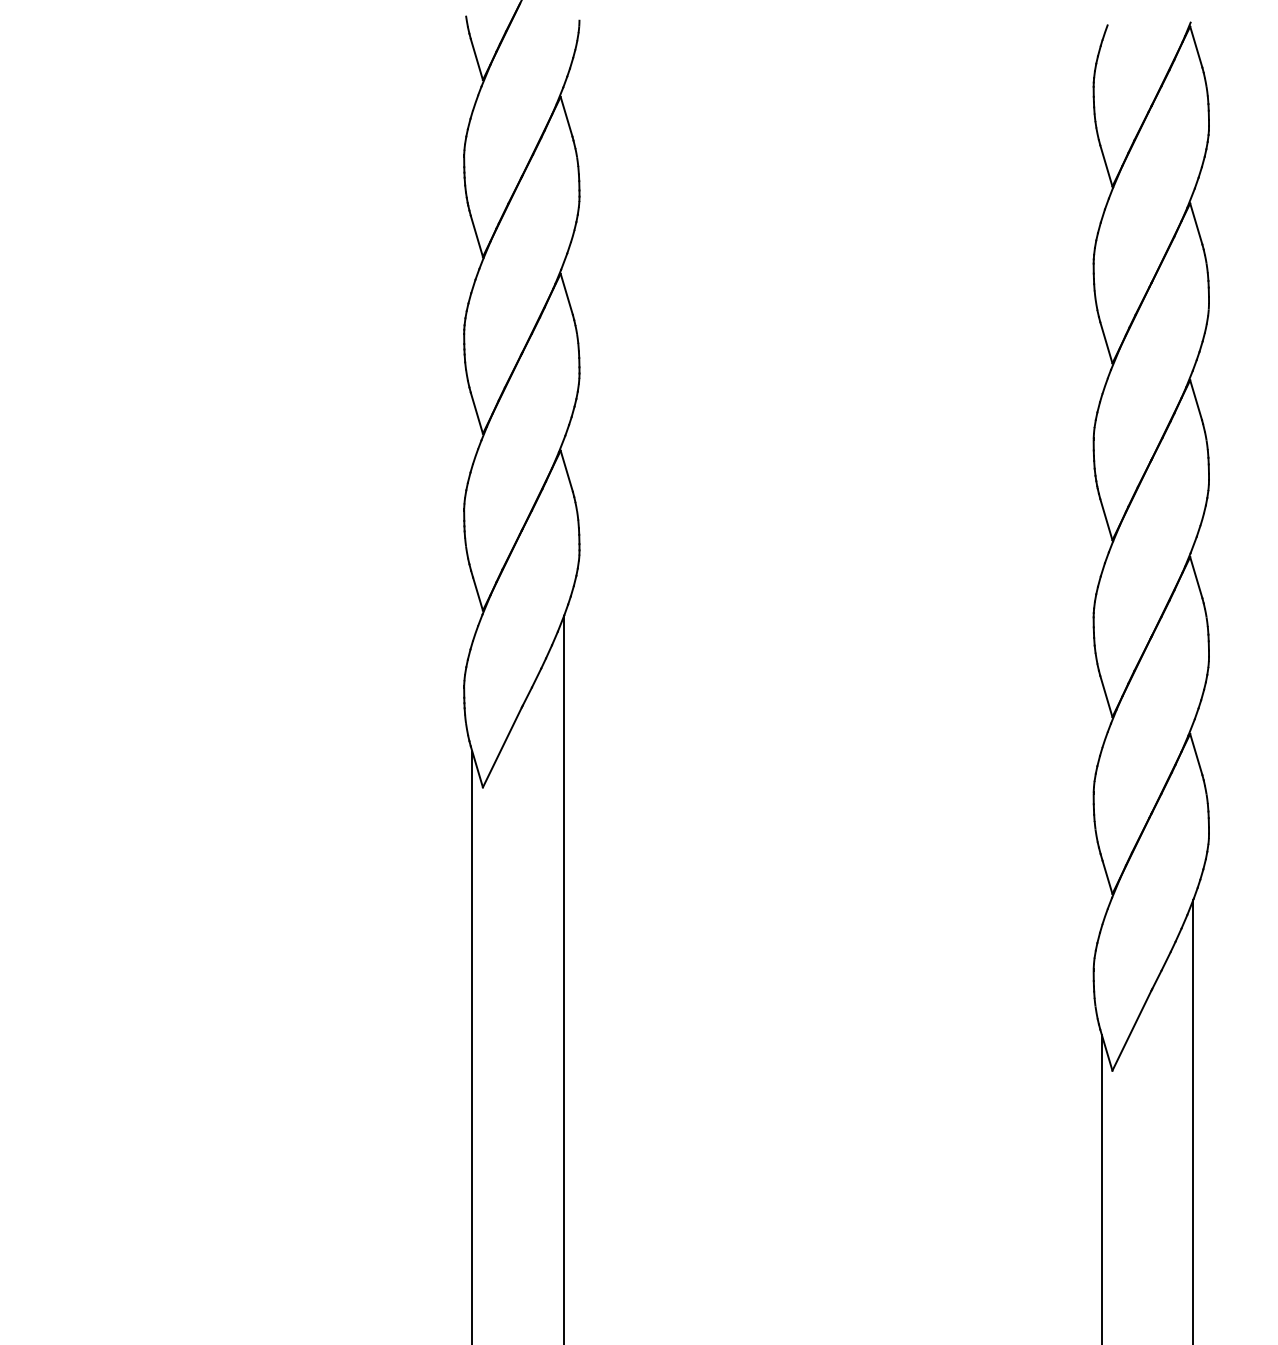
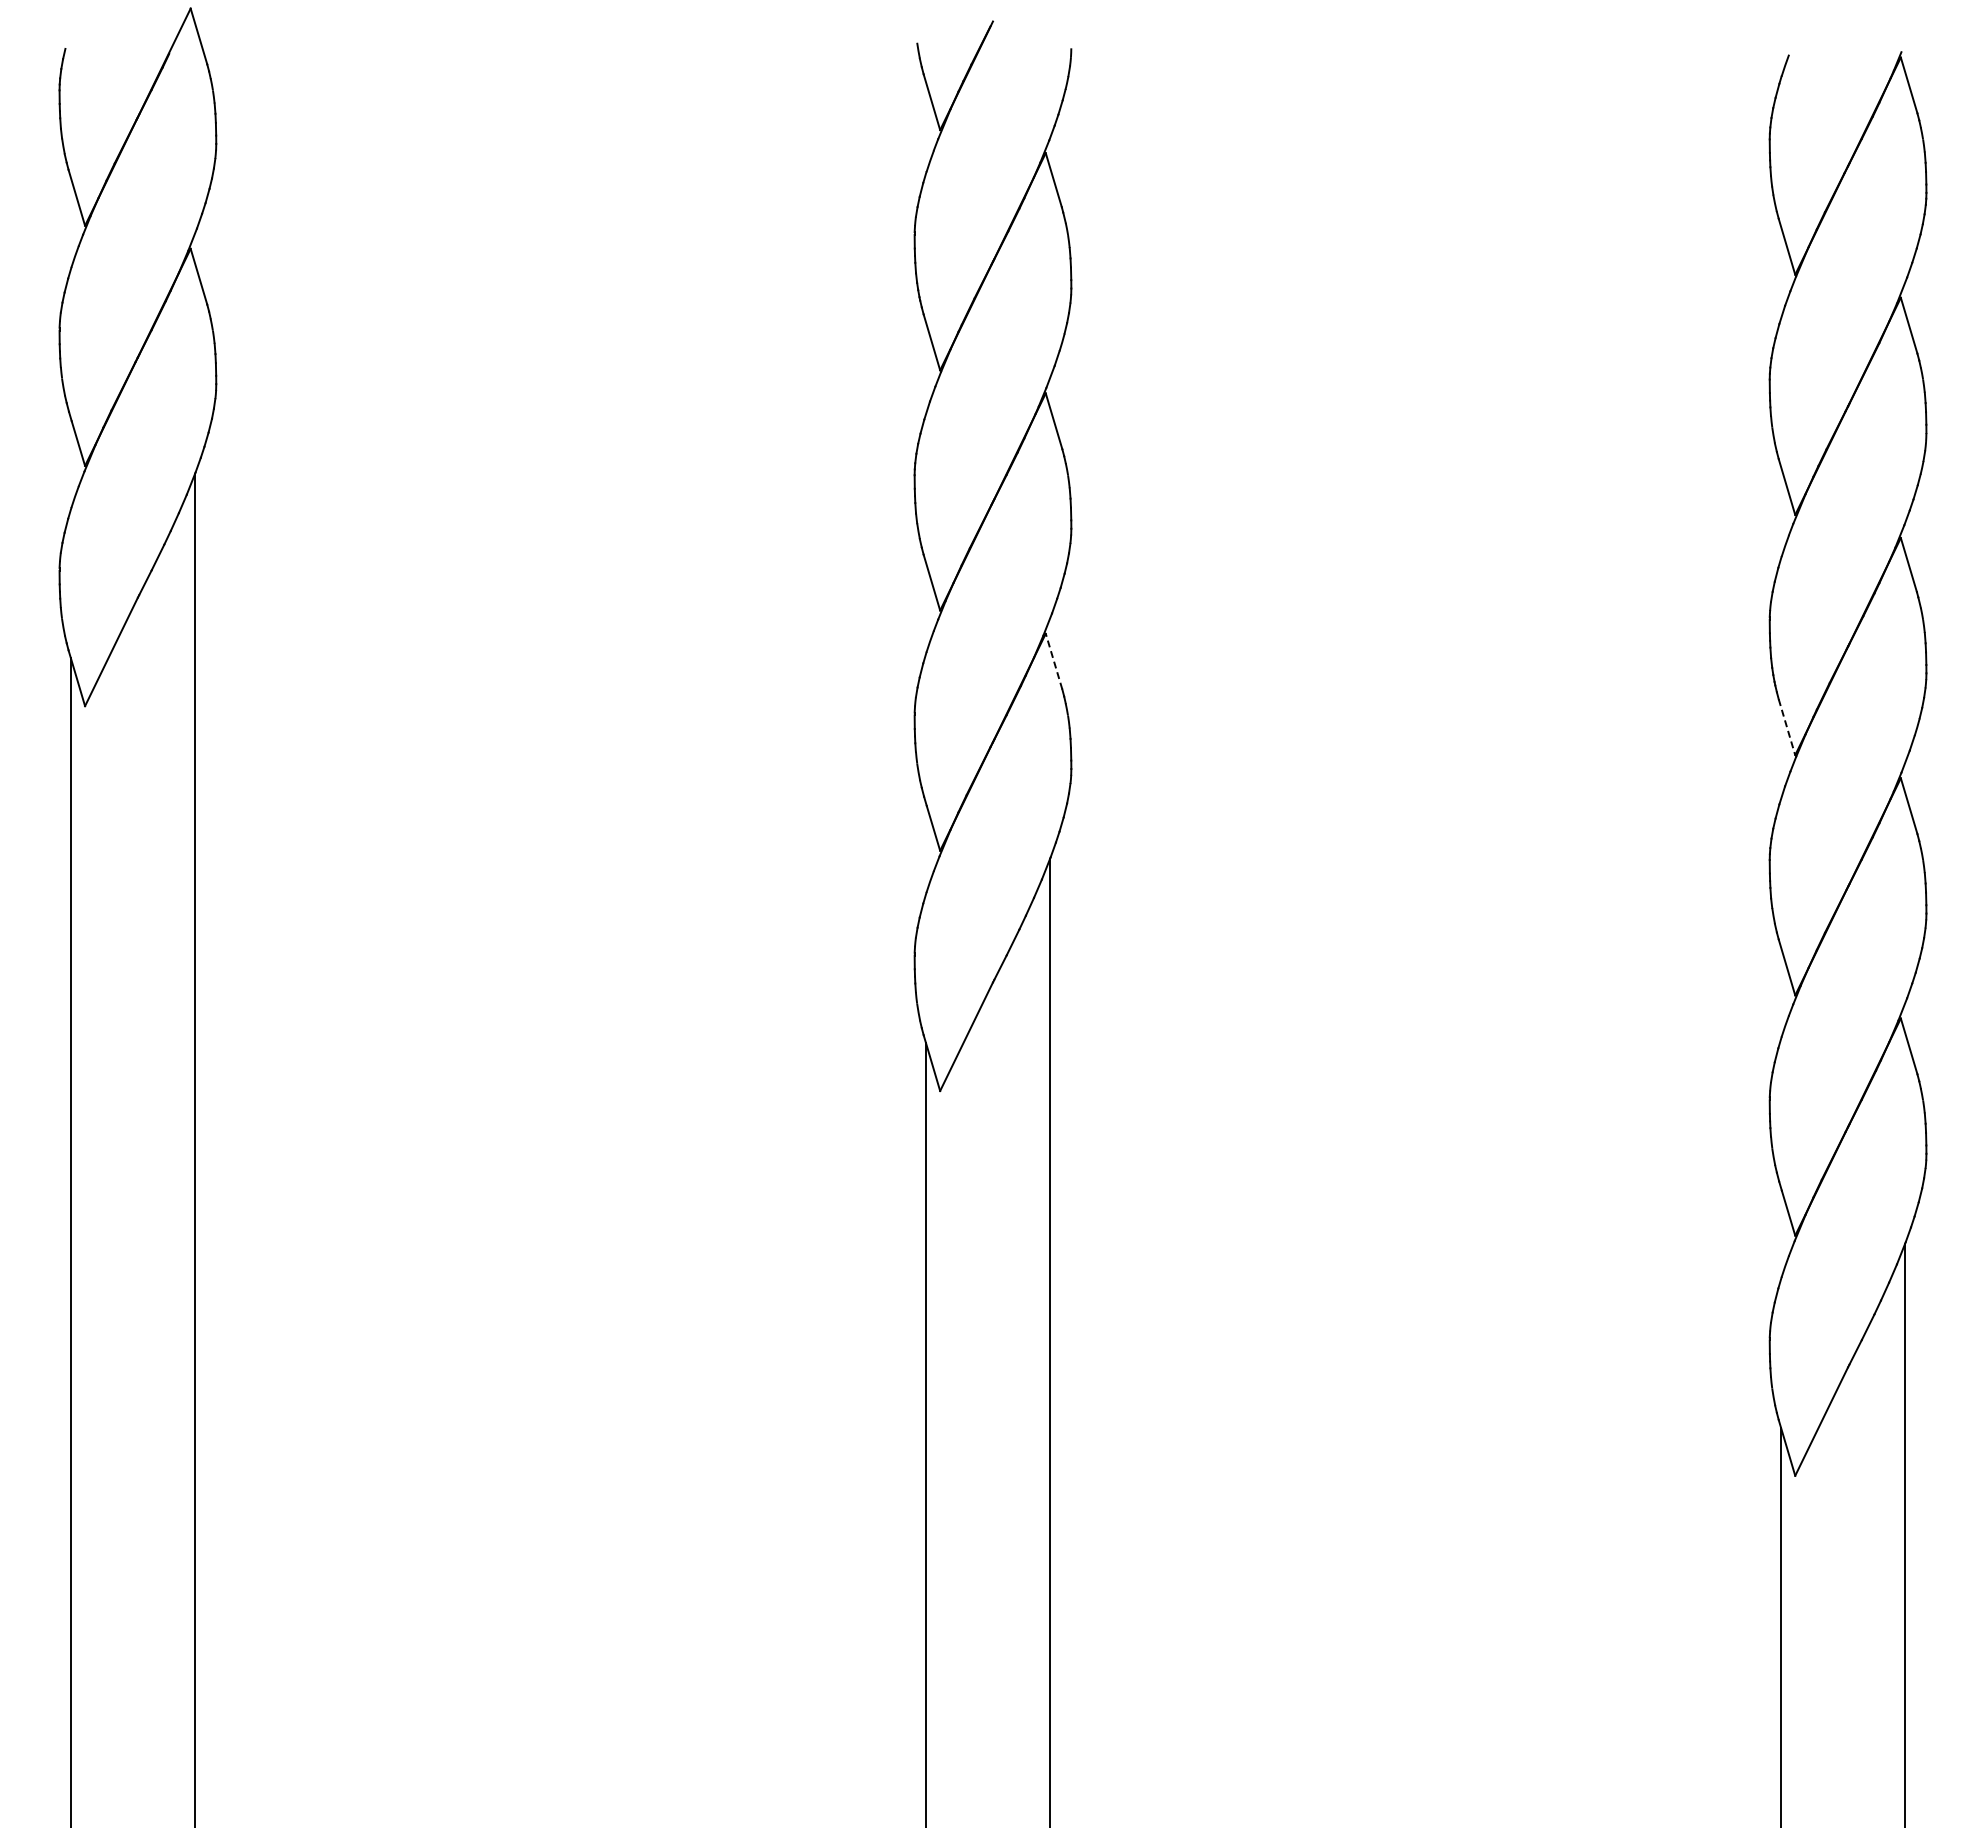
line: (566, 471) -> (1053, 661), solid -> dashed
line: (1106, 519) -> (1787, 727), solid -> dashed

